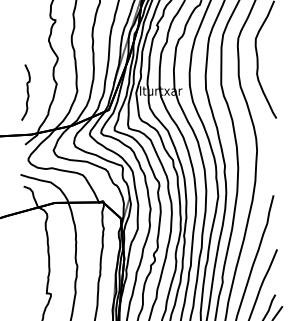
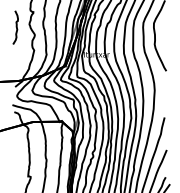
curve: (25, 92) -> (15, 27), moved

